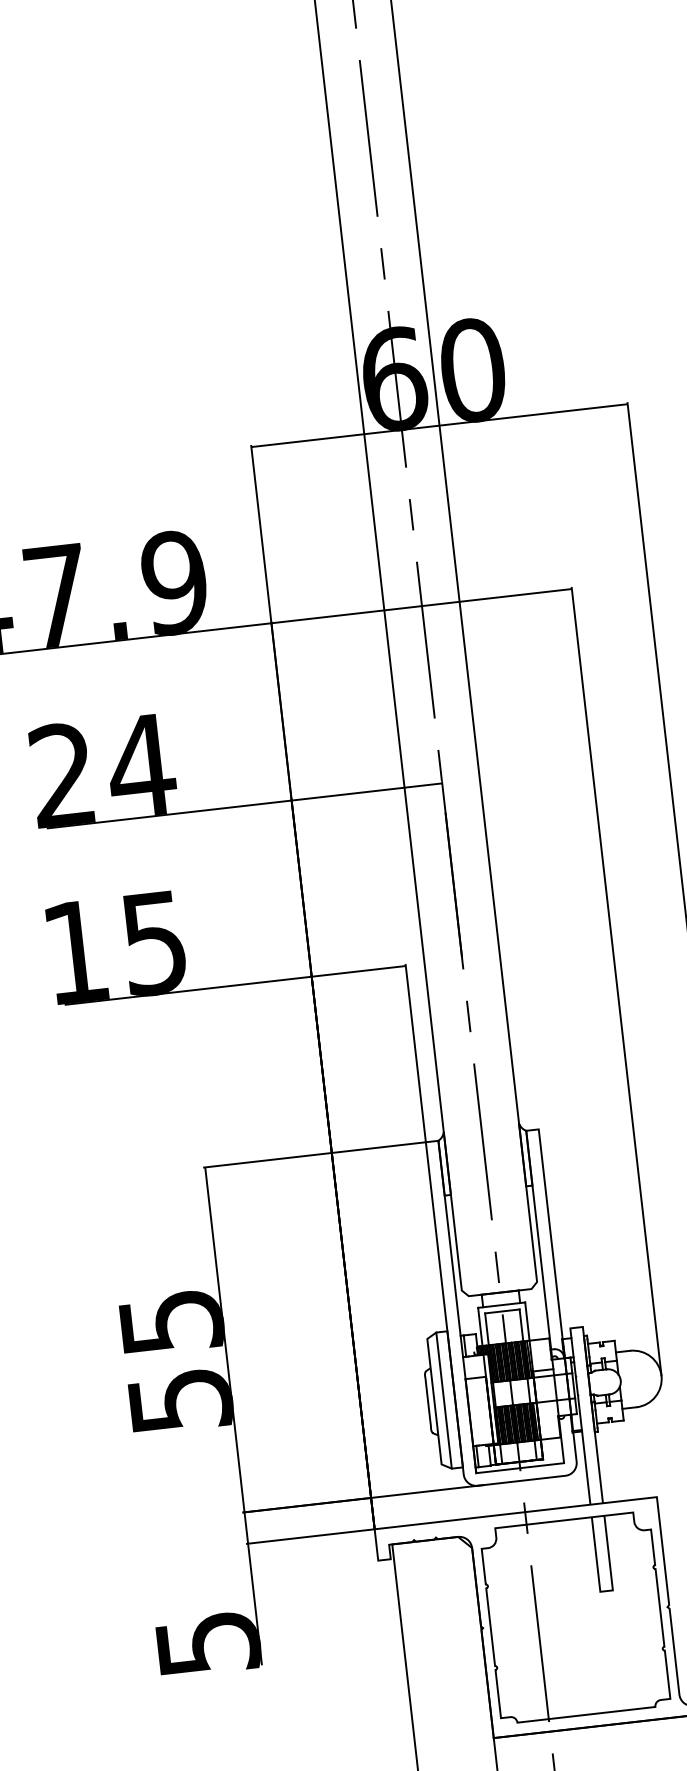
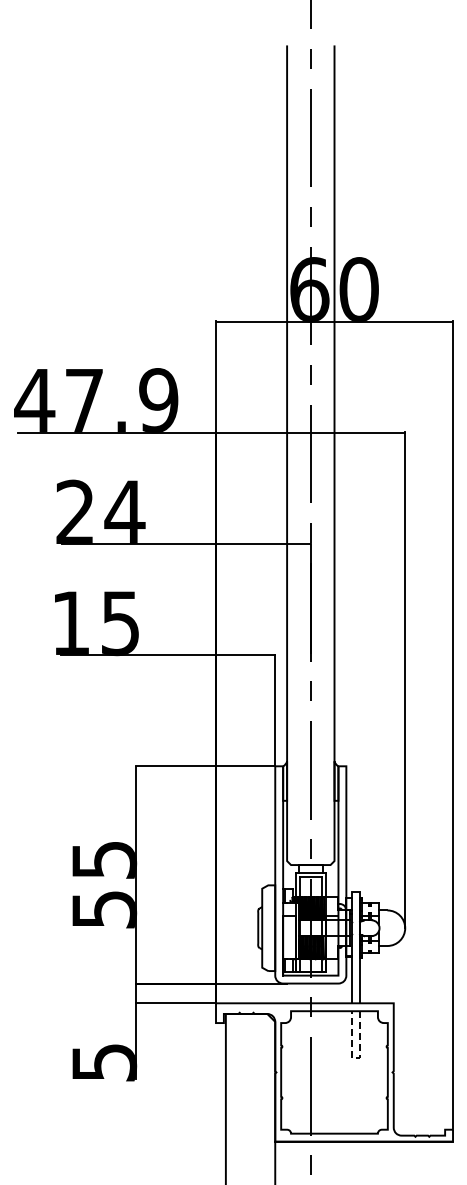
line: (444, 1401) -> (268, 928), removed
line: (606, 1591) -> (355, 1058), solid -> dashed

